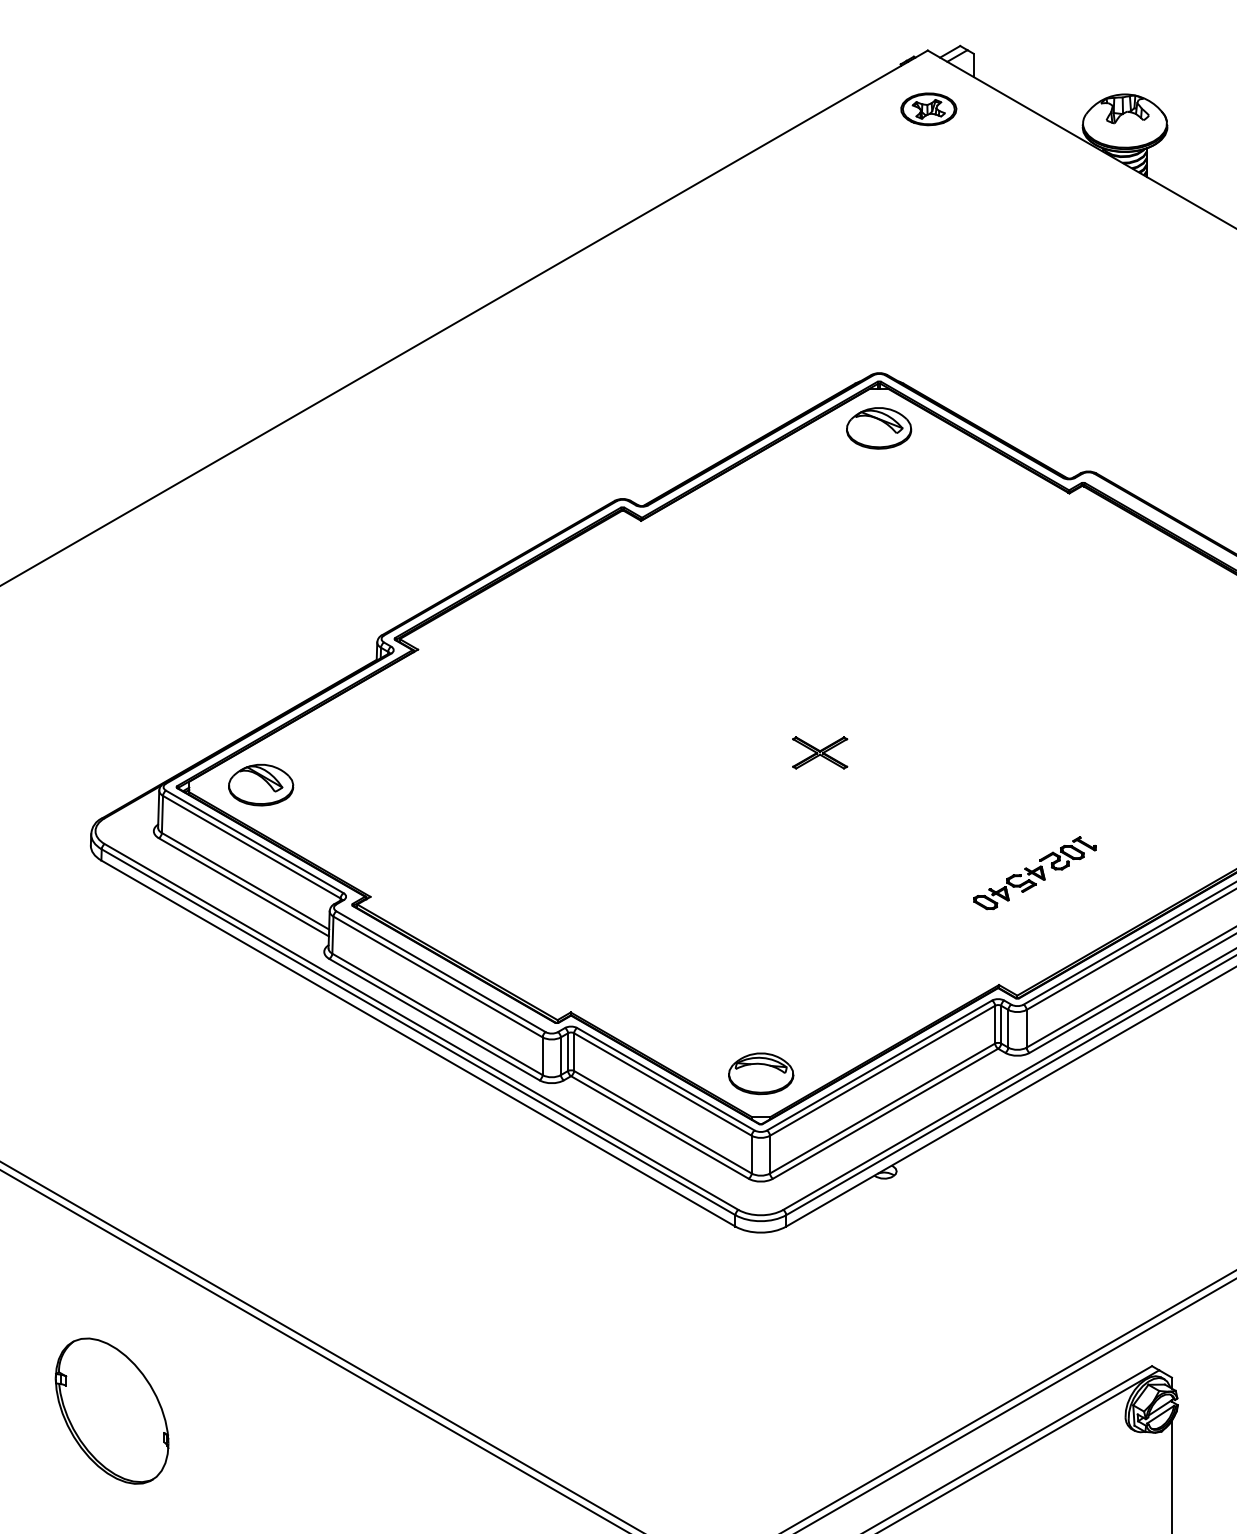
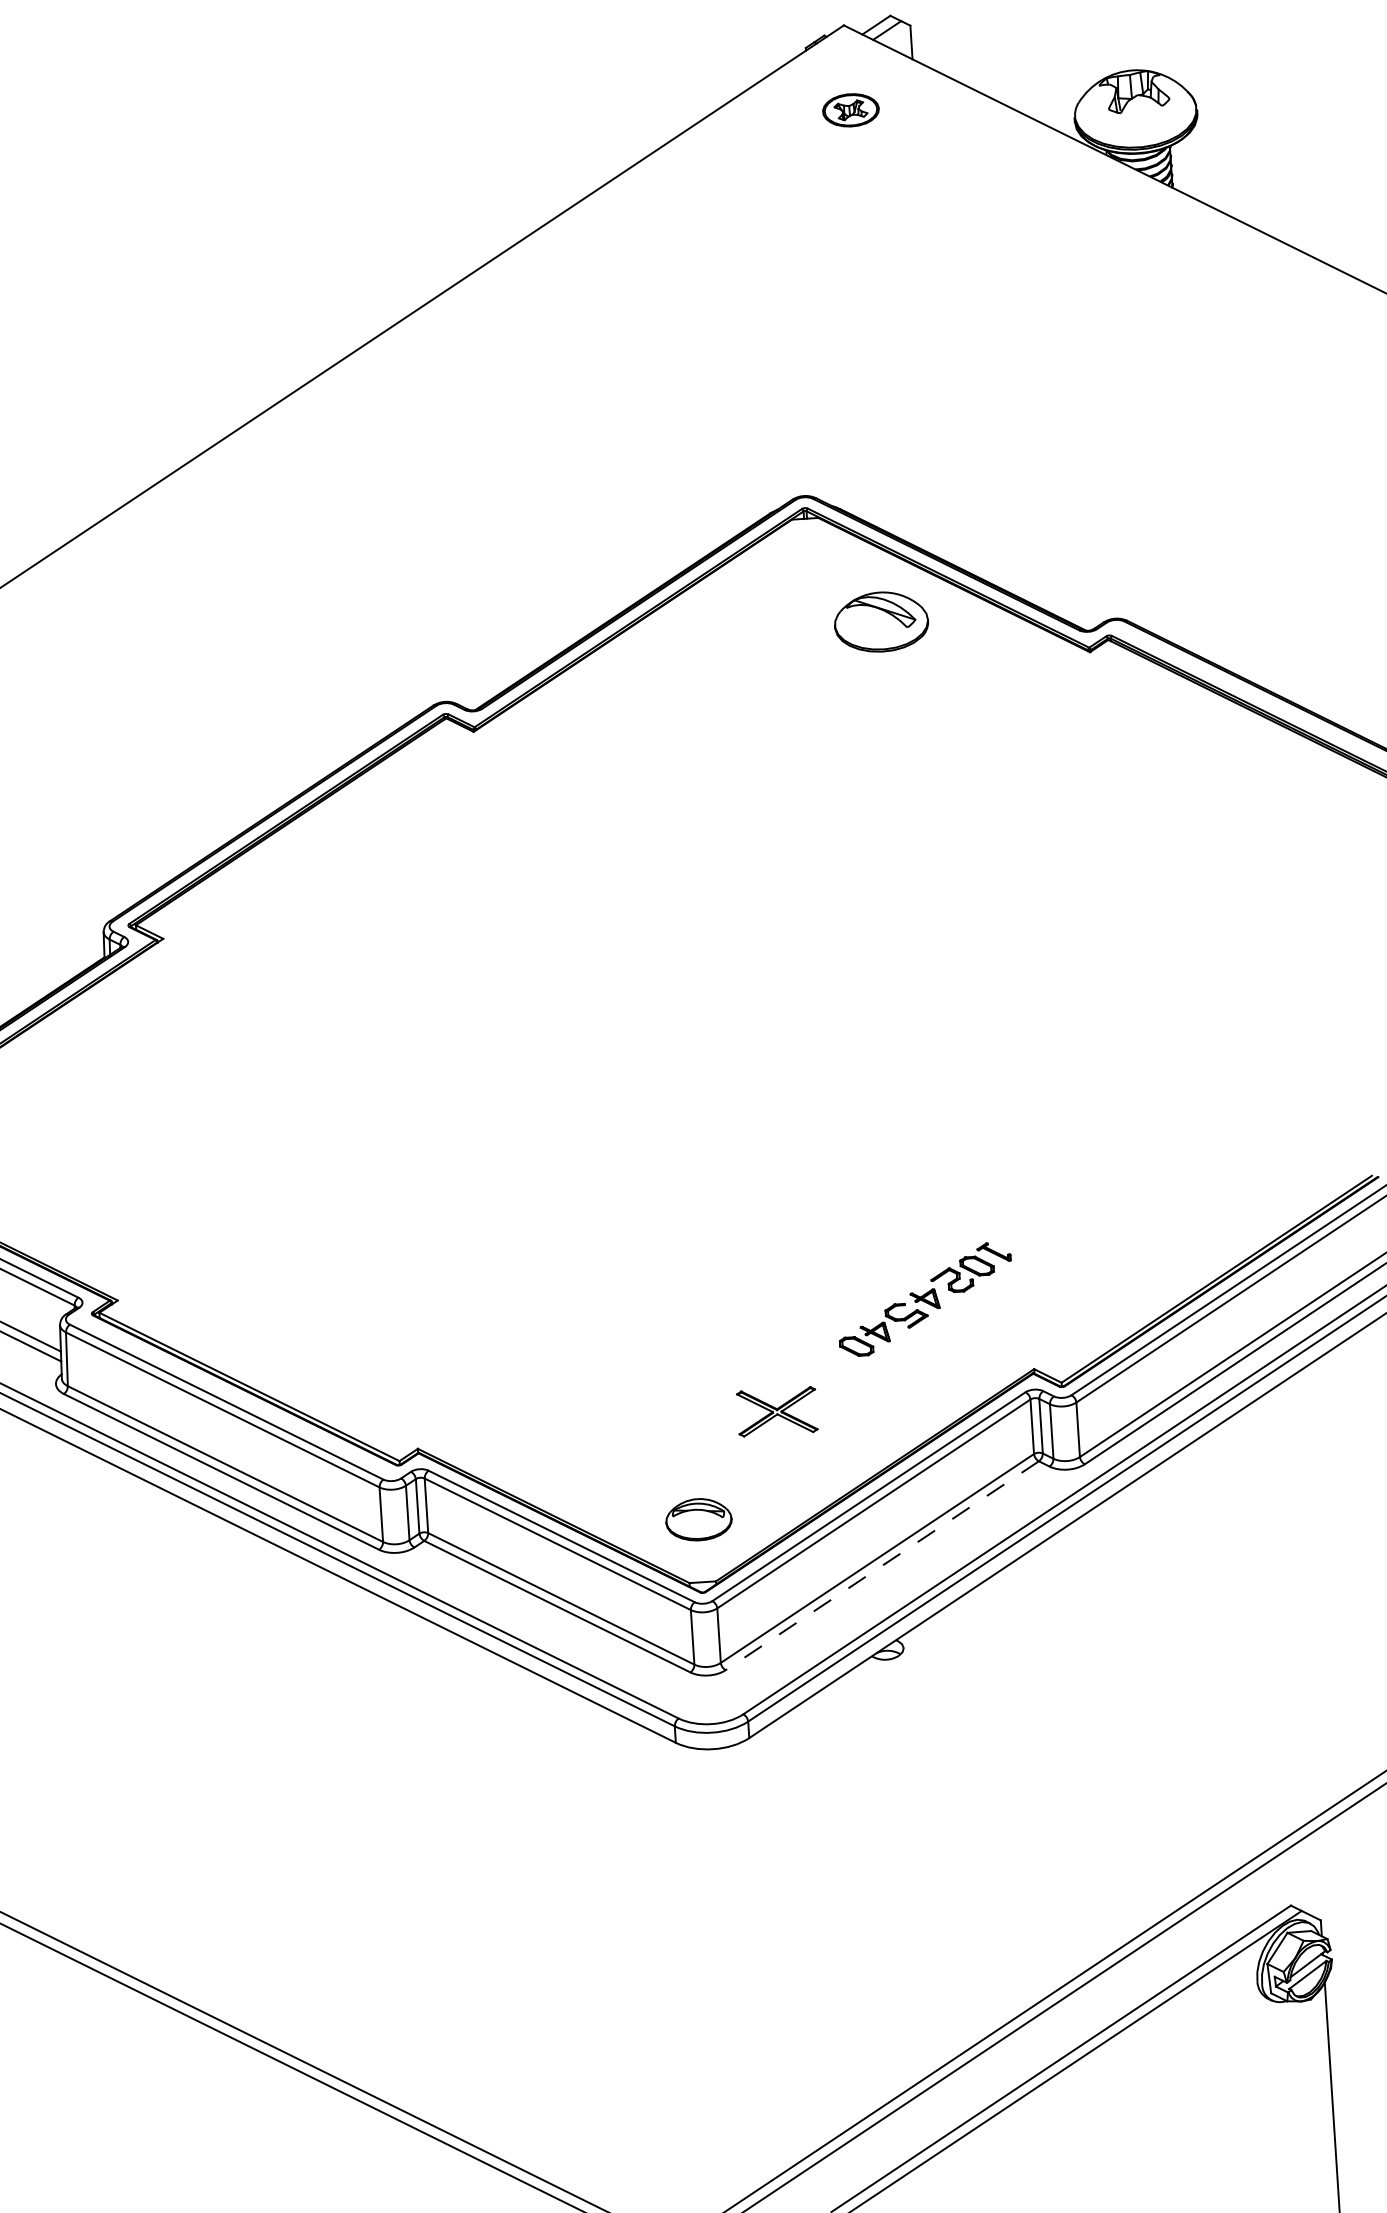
part: (928, 109) -> (850, 110), size x0.7
part: (879, 428) -> (882, 622), moved
part: (820, 752) -> (777, 1411), moved
part: (1034, 873) -> (924, 1300), moved
part: (761, 1073) -> (699, 1519), size x0.7
line: (885, 1113) -> (882, 1565), solid -> dashed

